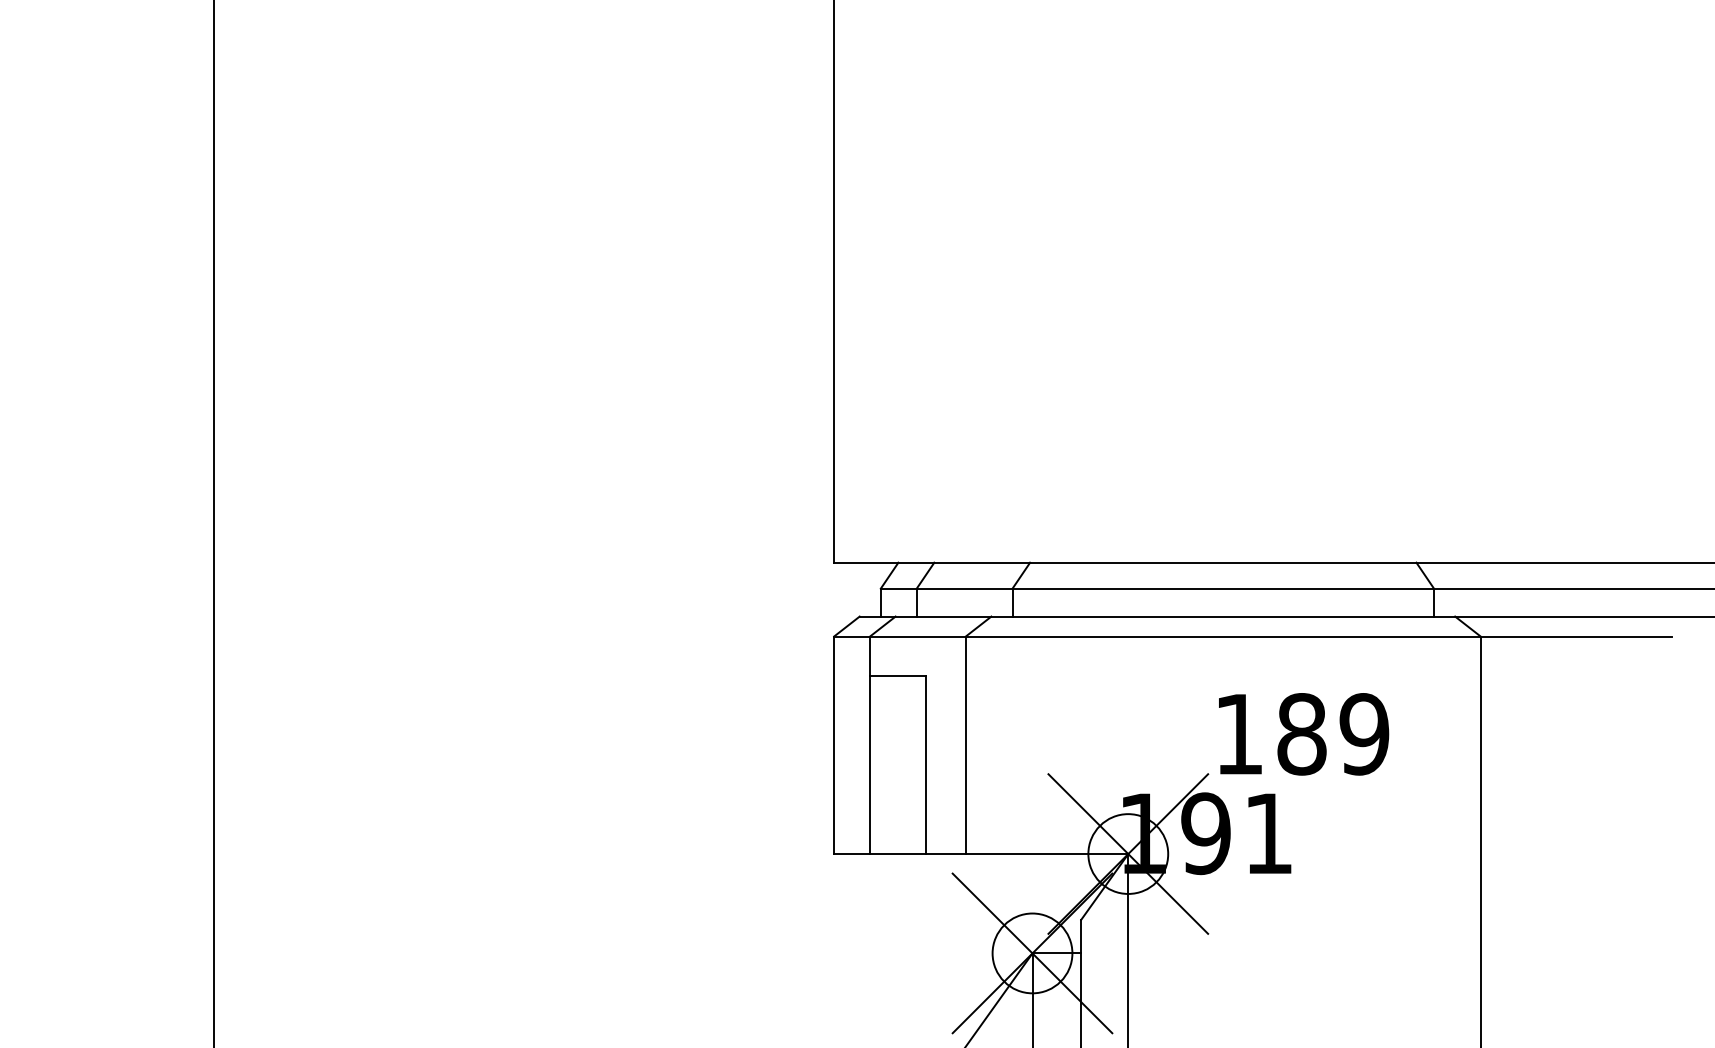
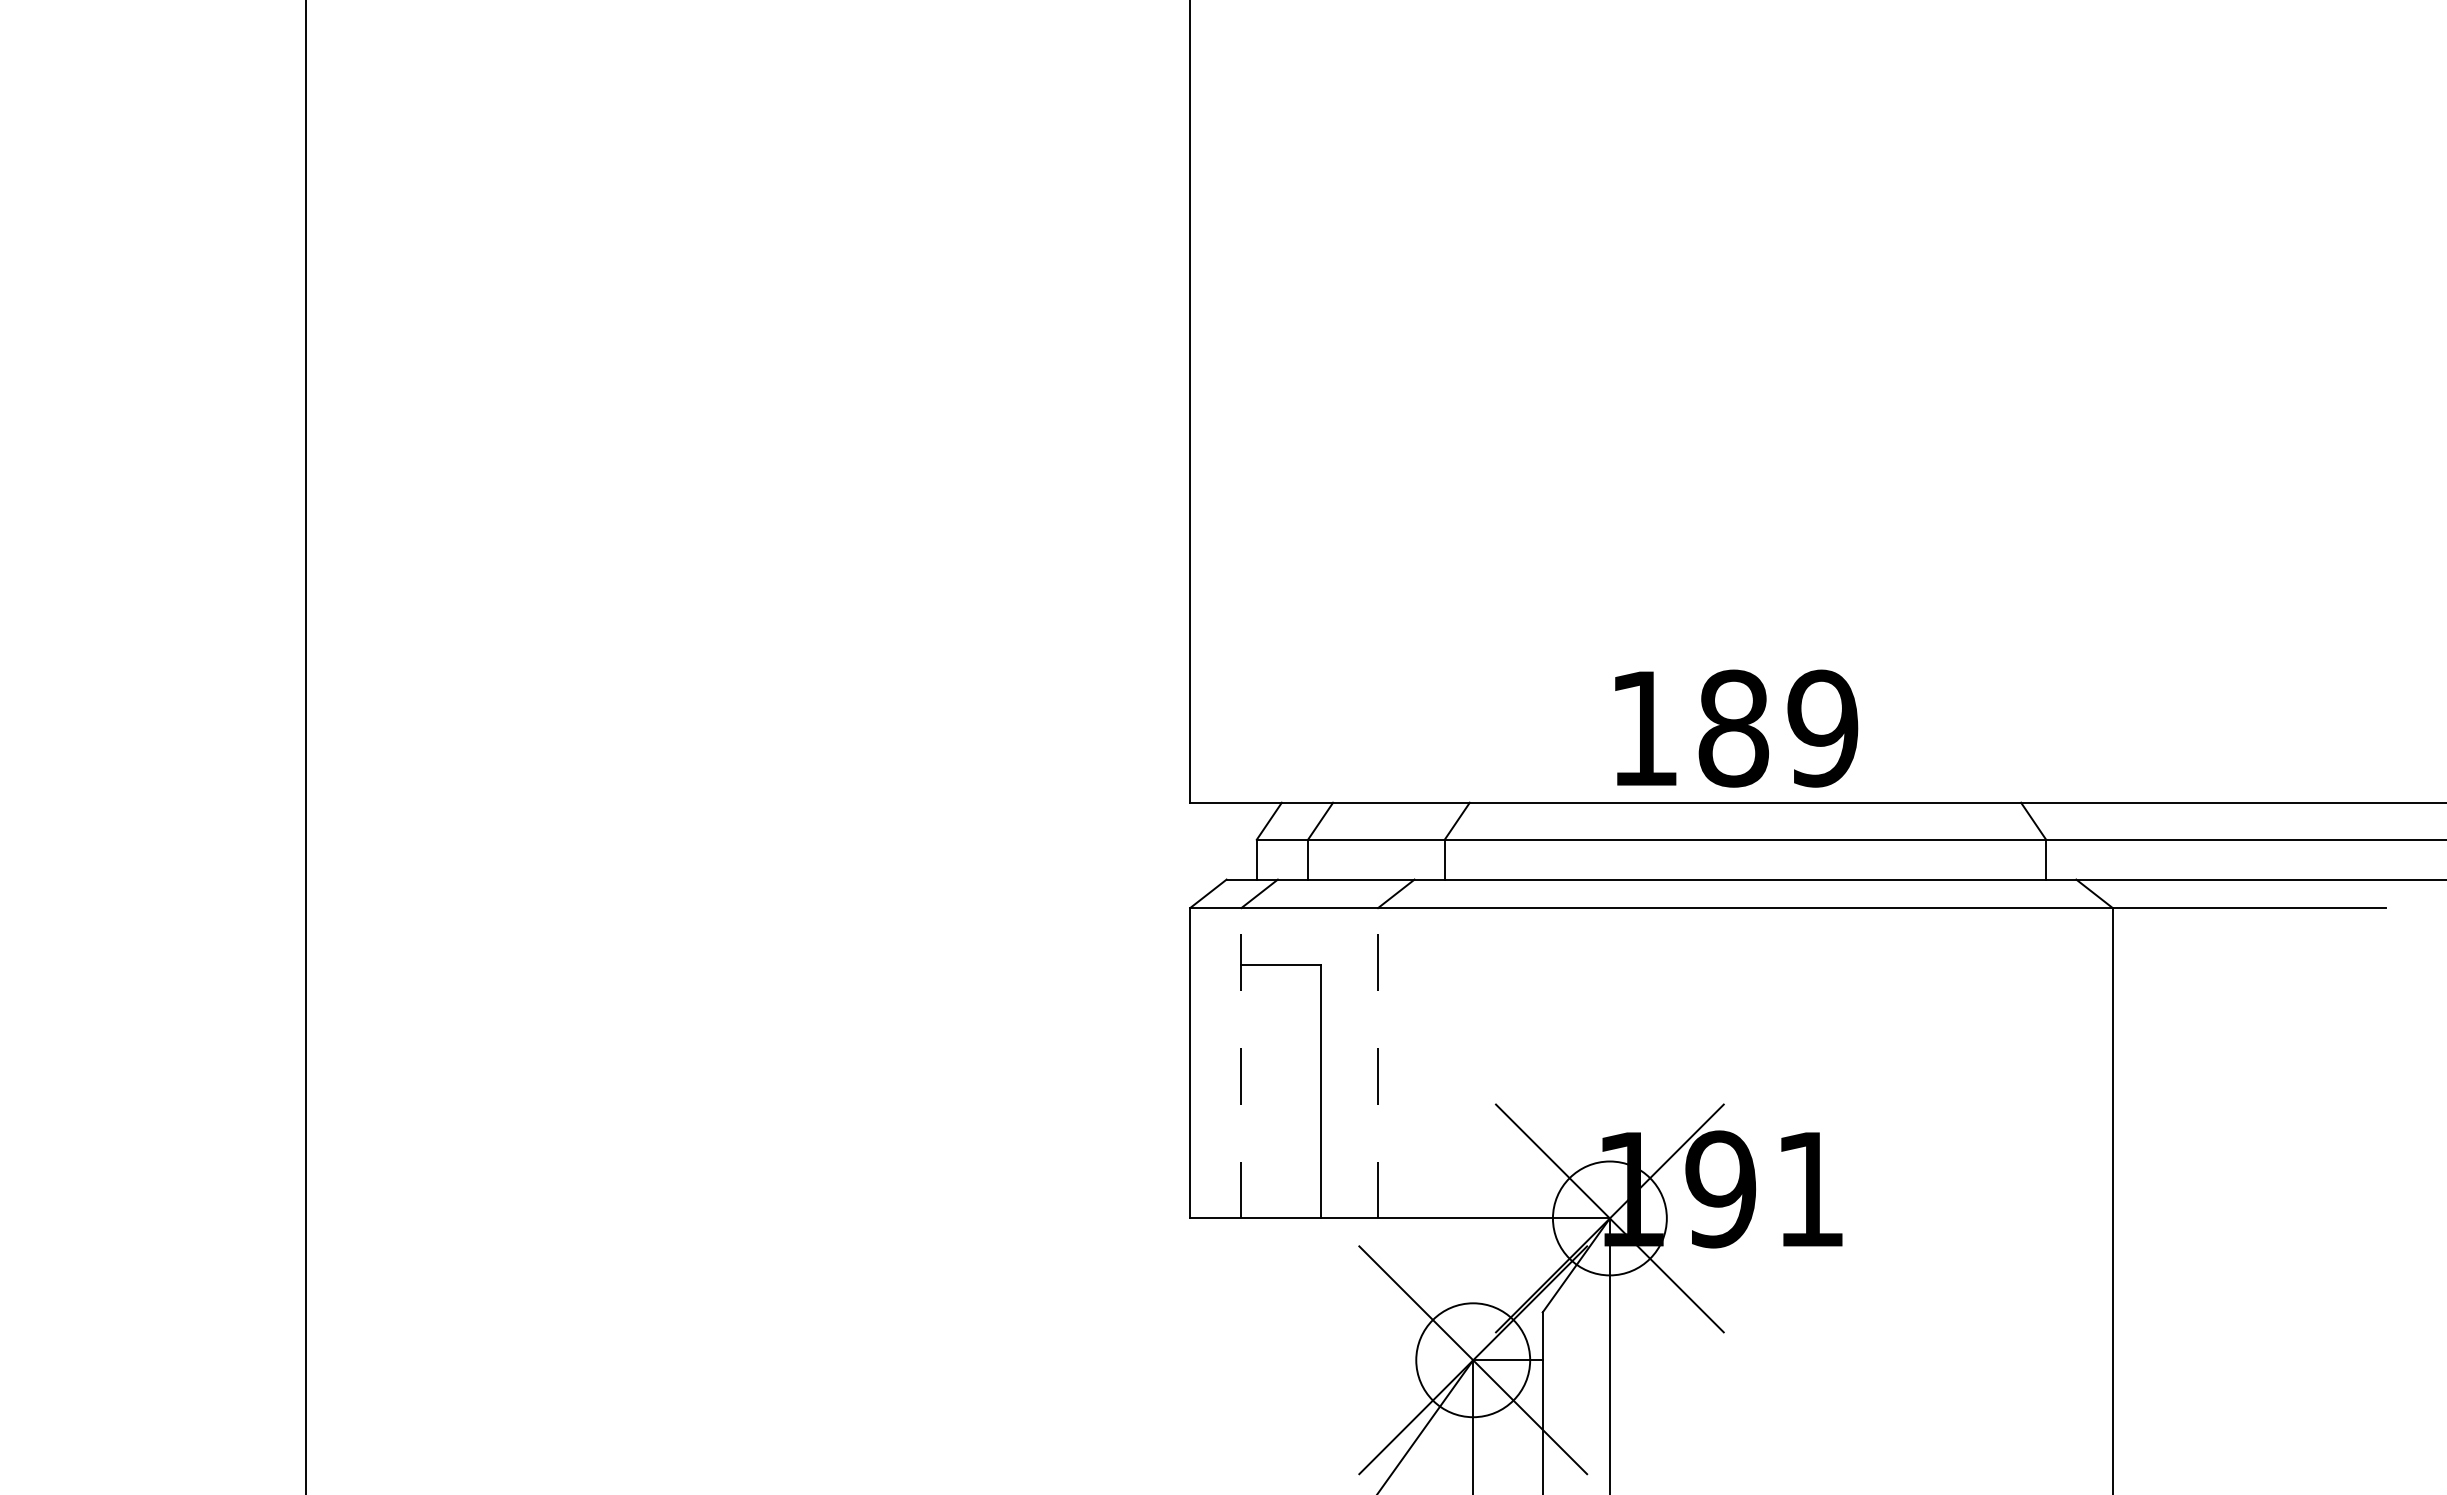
text: (1303, 734) -> (1736, 728), moved
line: (870, 744) -> (1241, 1062), solid -> dashed
line: (966, 744) -> (1378, 1062), solid -> dashed

